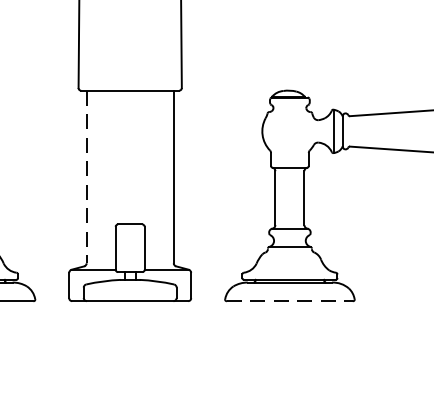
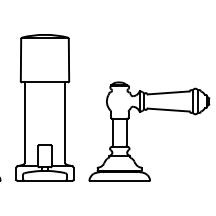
line: (86, 178) -> (24, 123), dashed -> solid
line: (291, 300) -> (120, 180), dashed -> solid

